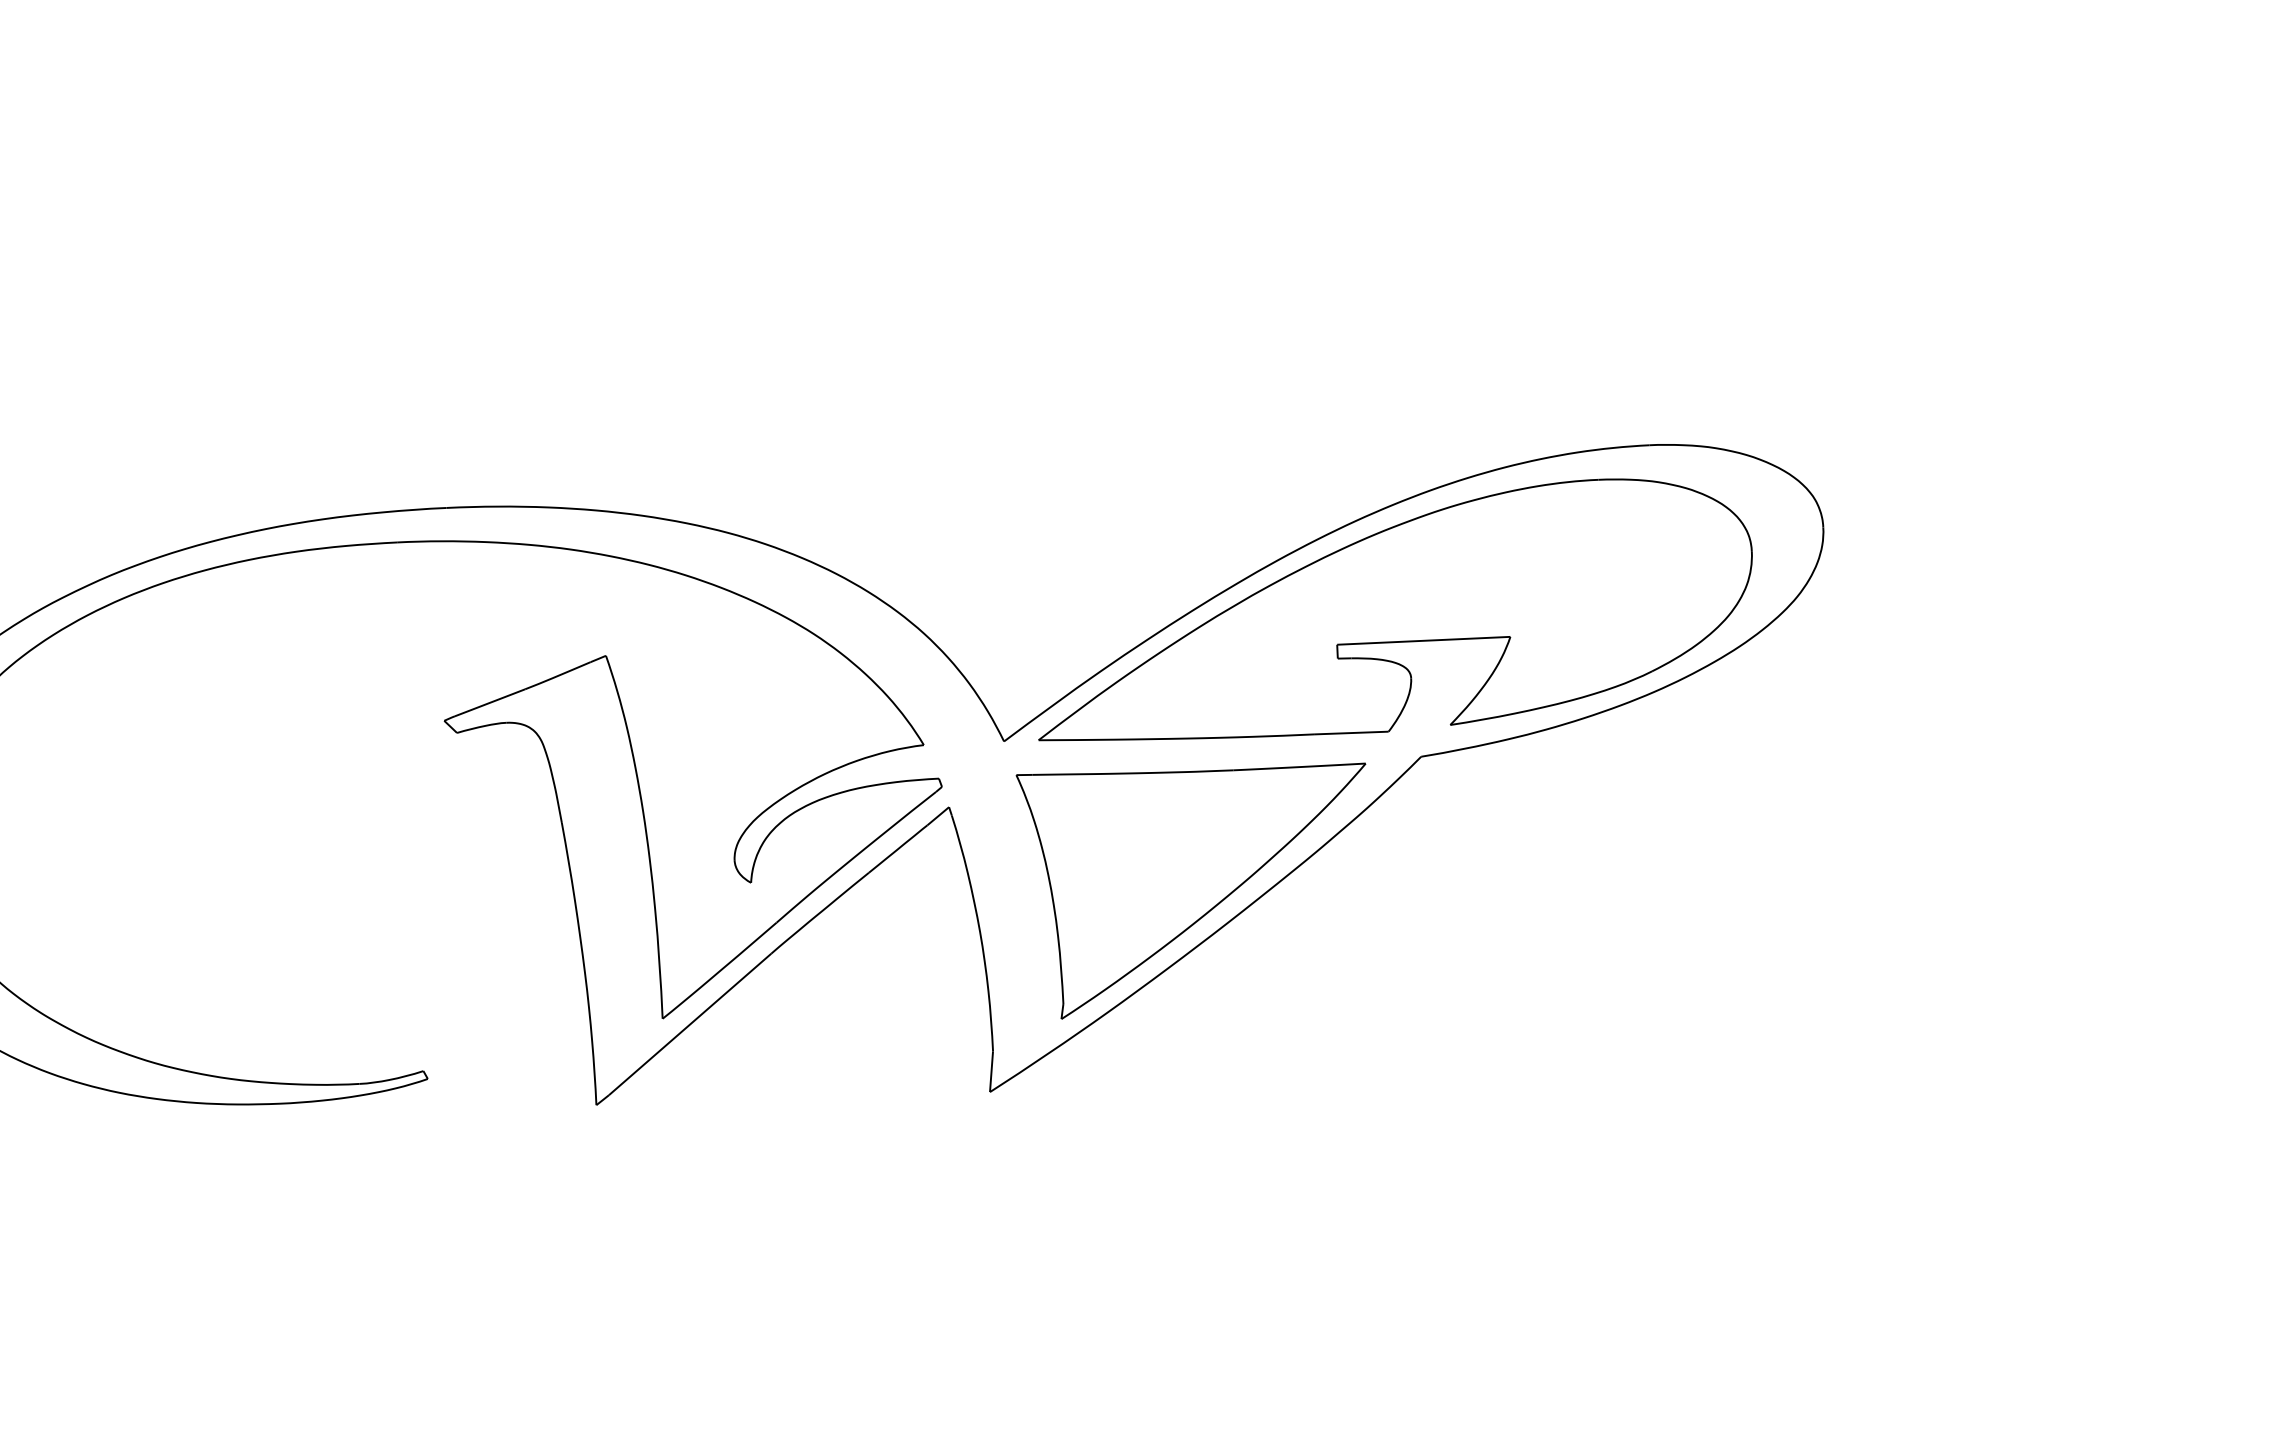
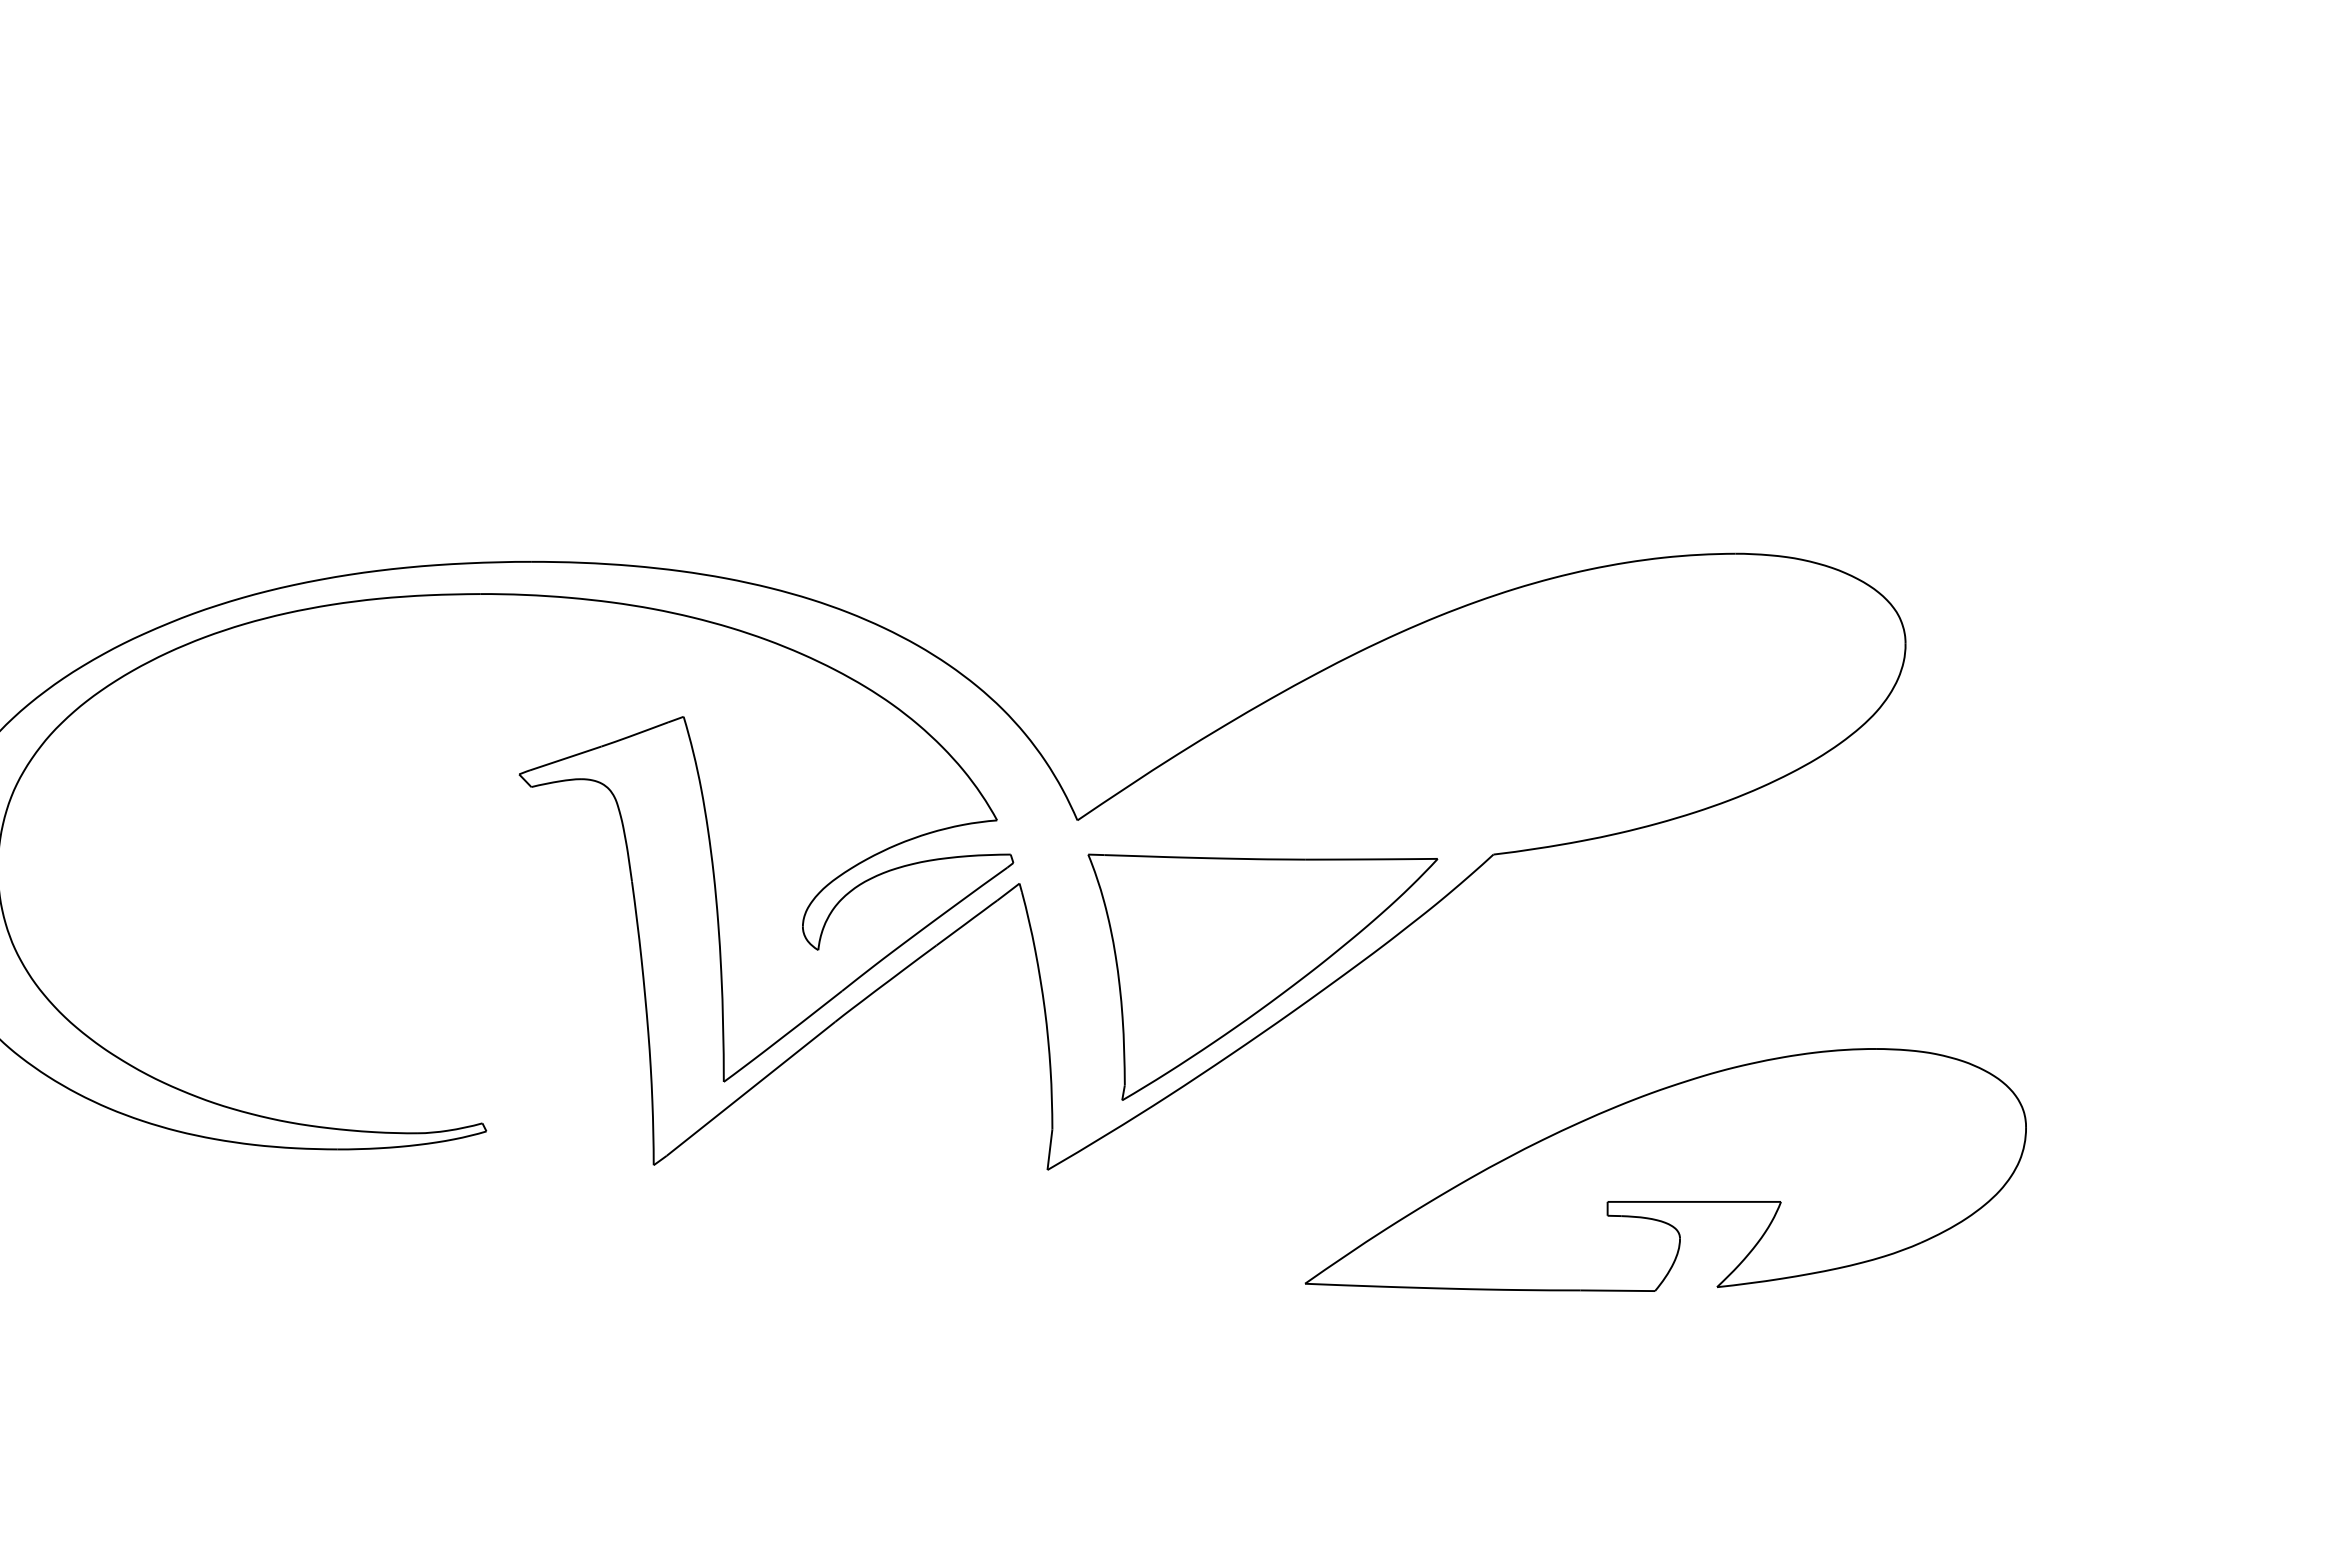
part: (1393, 609) -> (1665, 1169), moved

